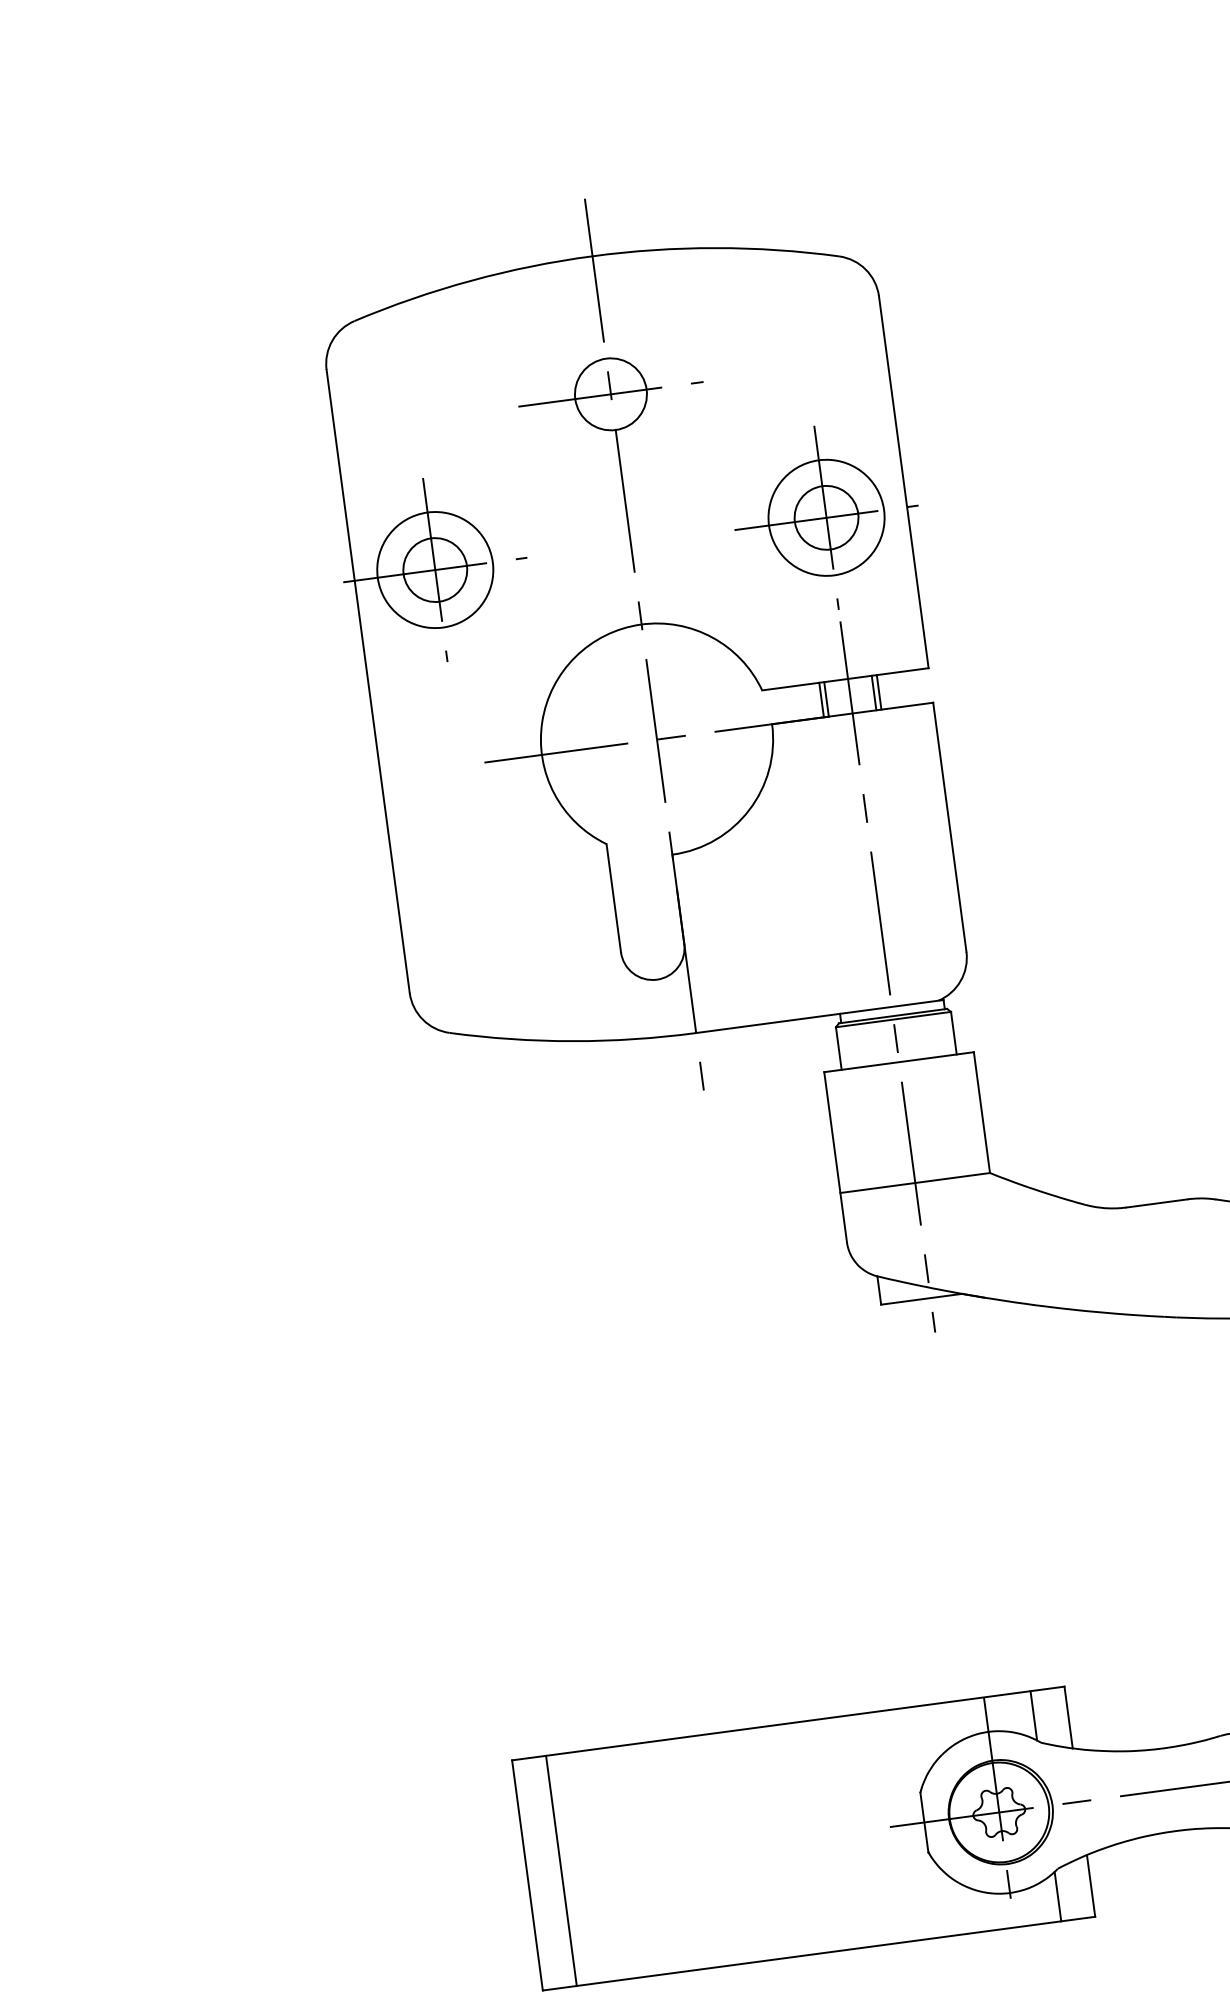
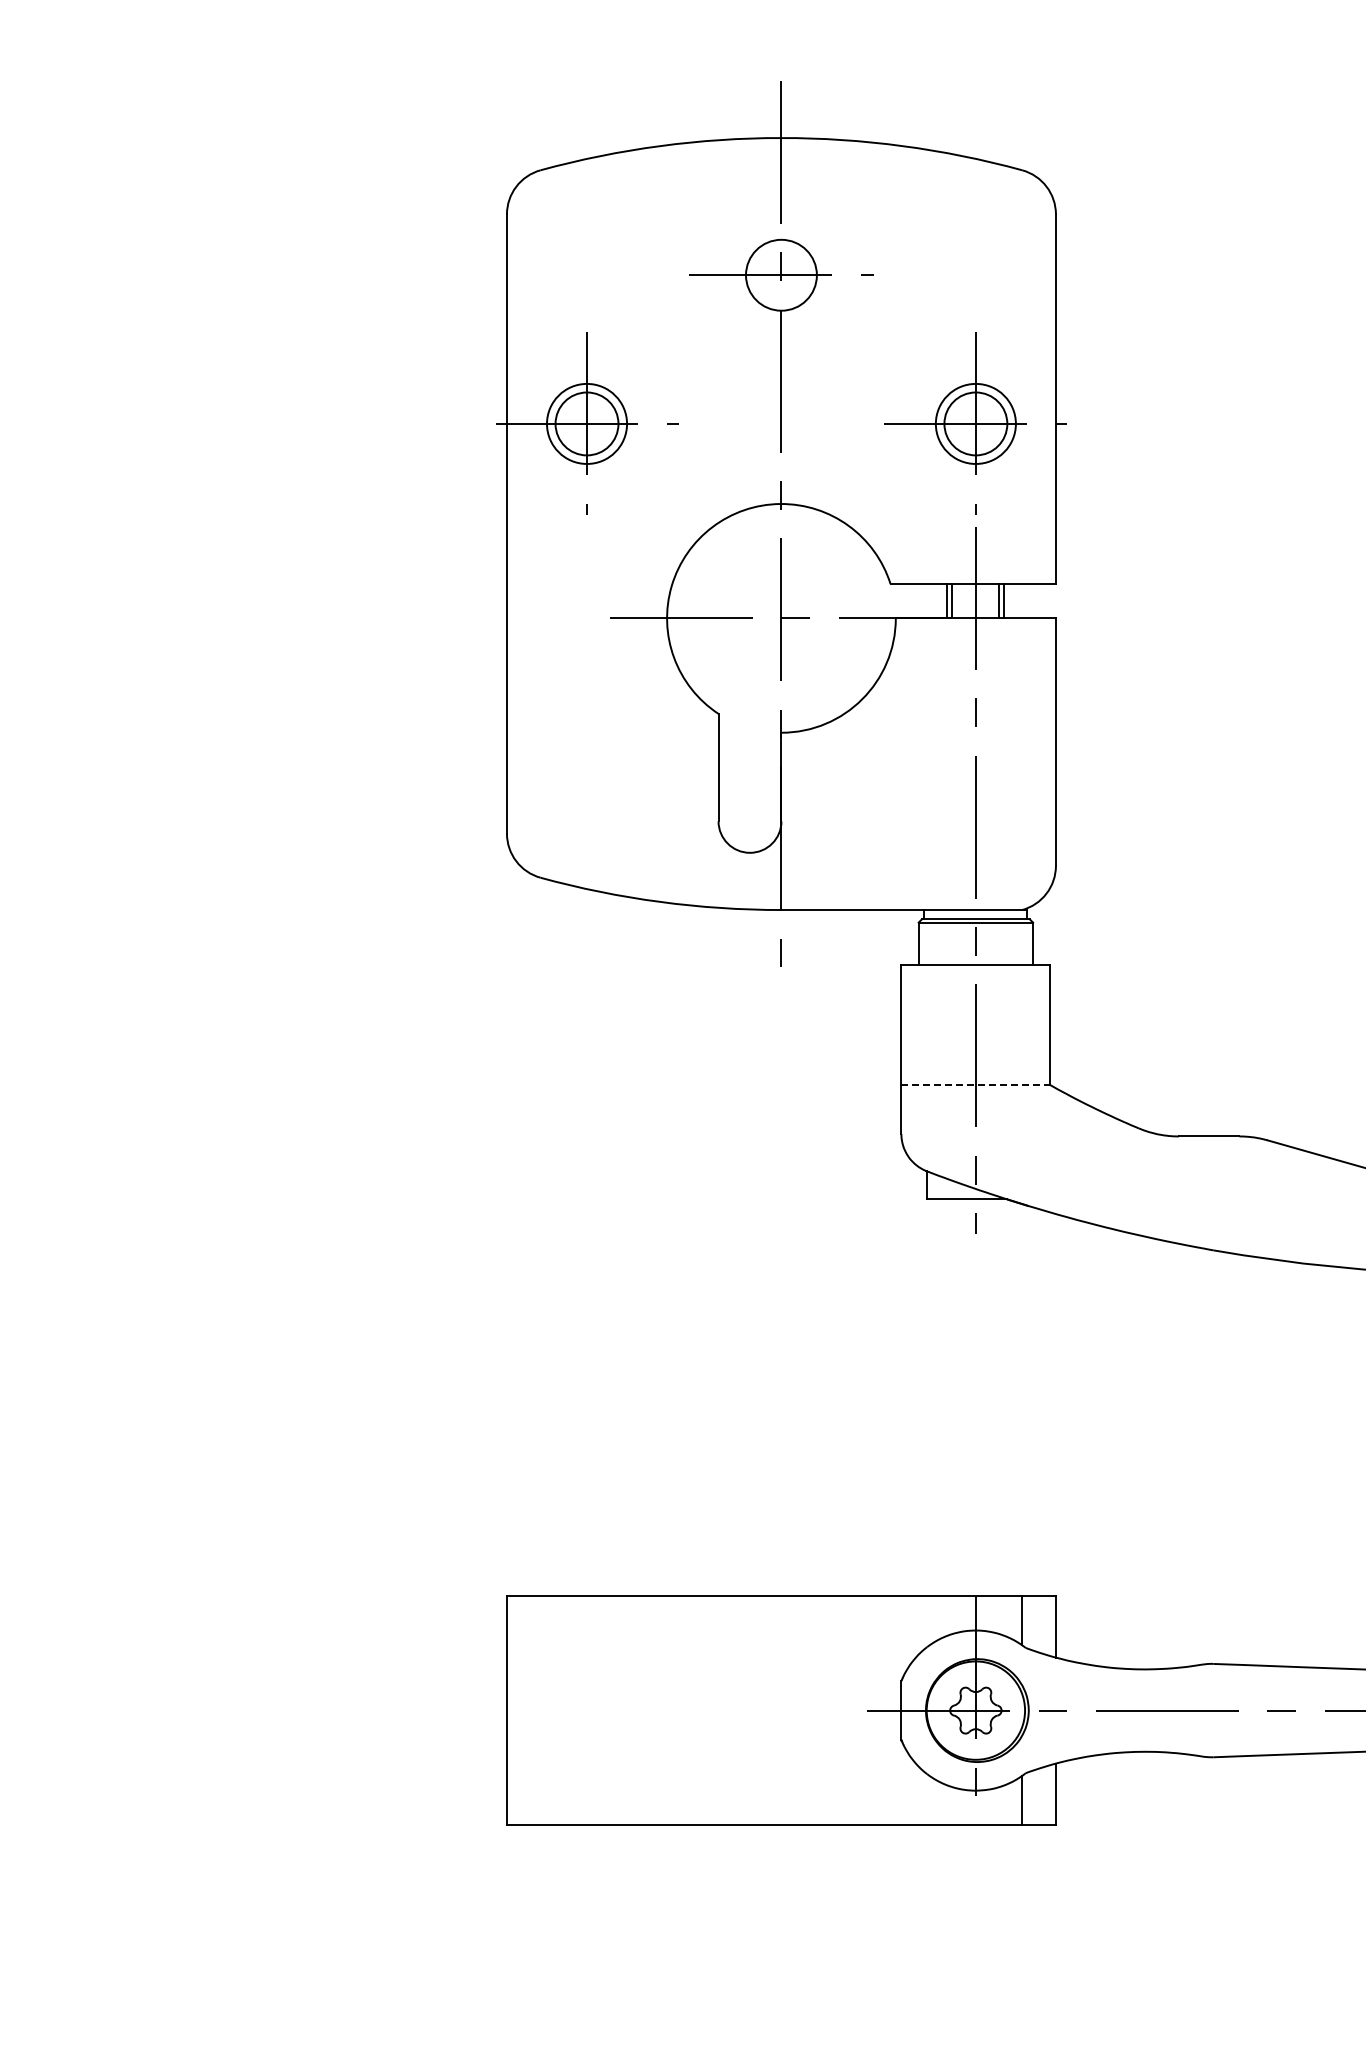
circle: (826, 517) -> (975, 423), size x0.7
circle: (434, 569) -> (586, 423), size x0.7
line: (915, 1183) -> (976, 1085), solid -> dashed
line: (561, 1870) -> (540, 1710), removed

